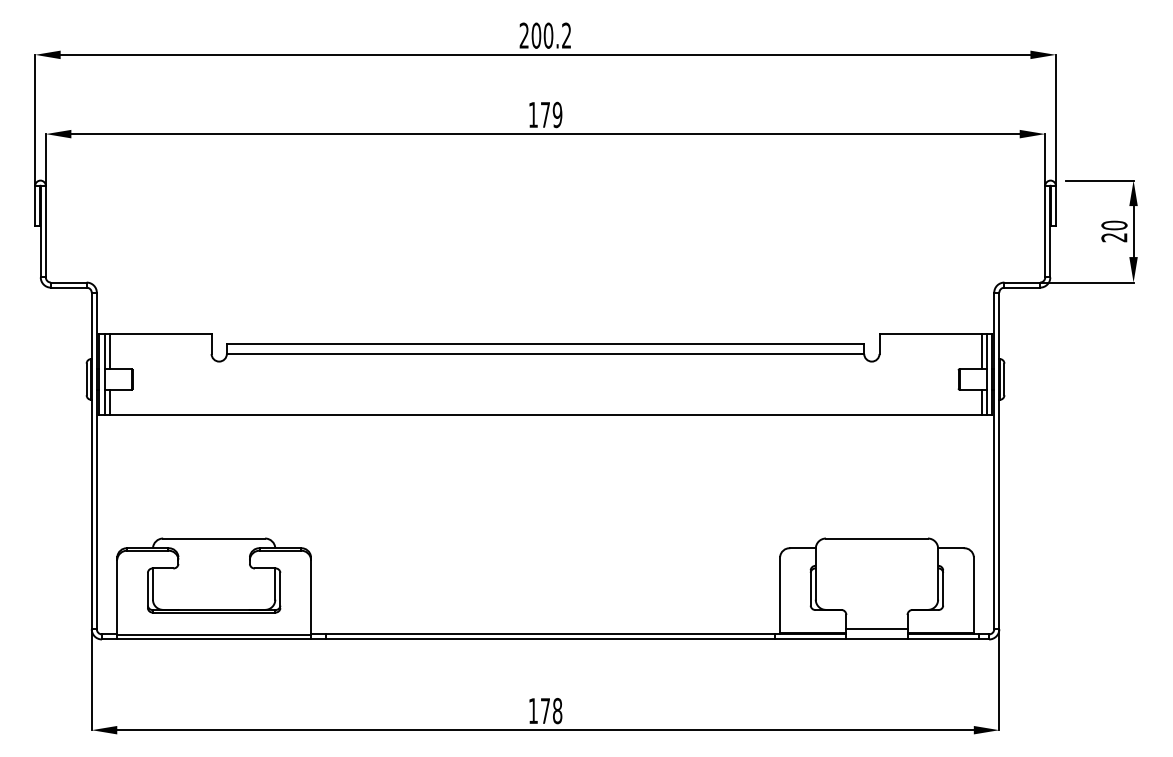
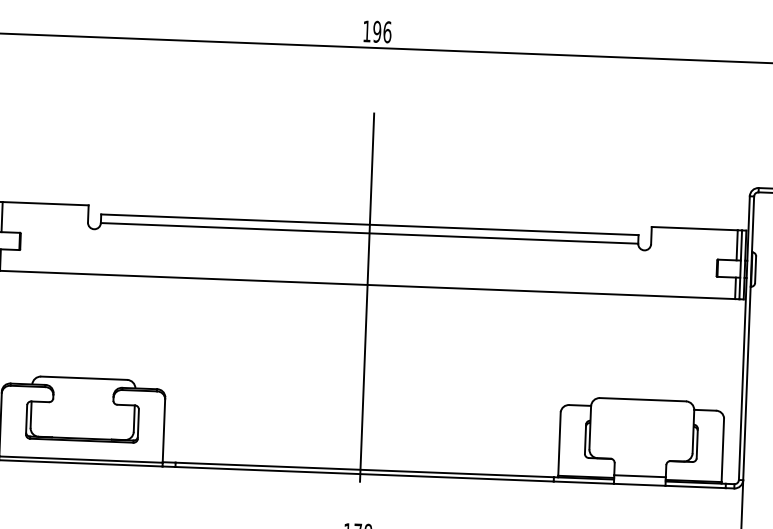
text: (551, 114) -> (382, 31), 179 -> 196
line: (545, 429) -> (367, 297), added

